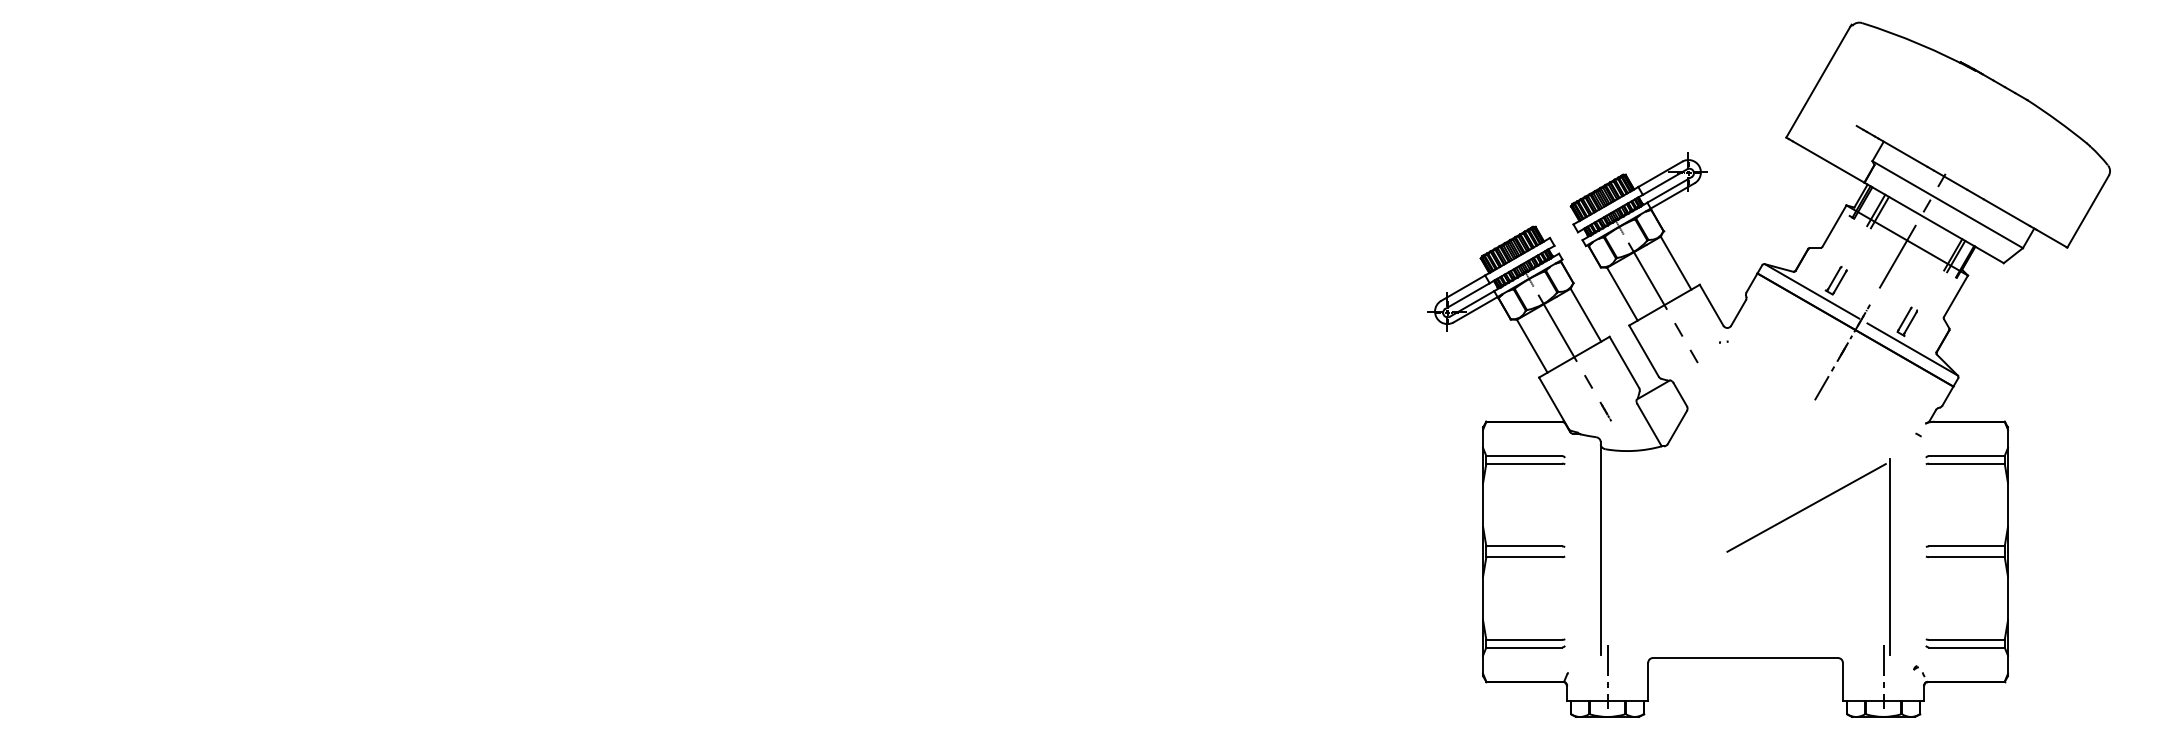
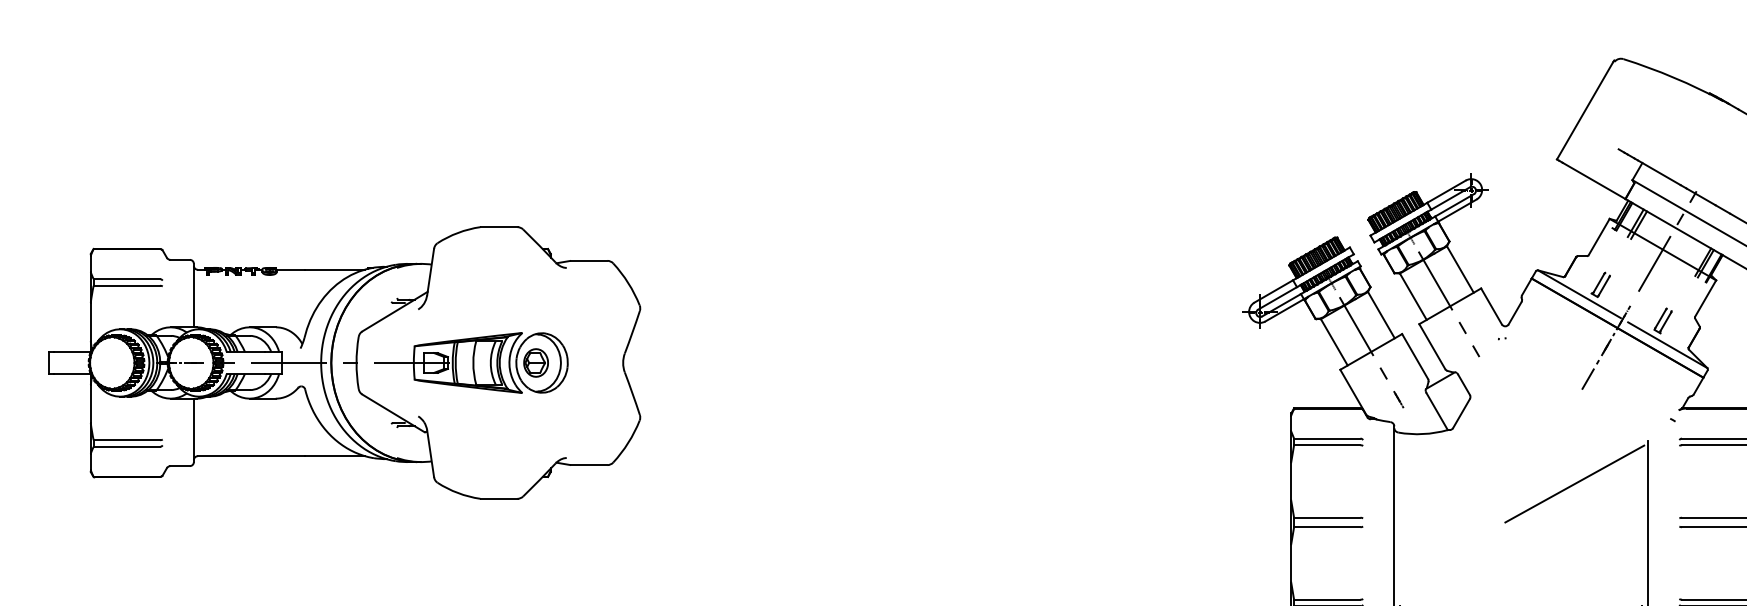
part: (402, 369) -> (344, 362), added

